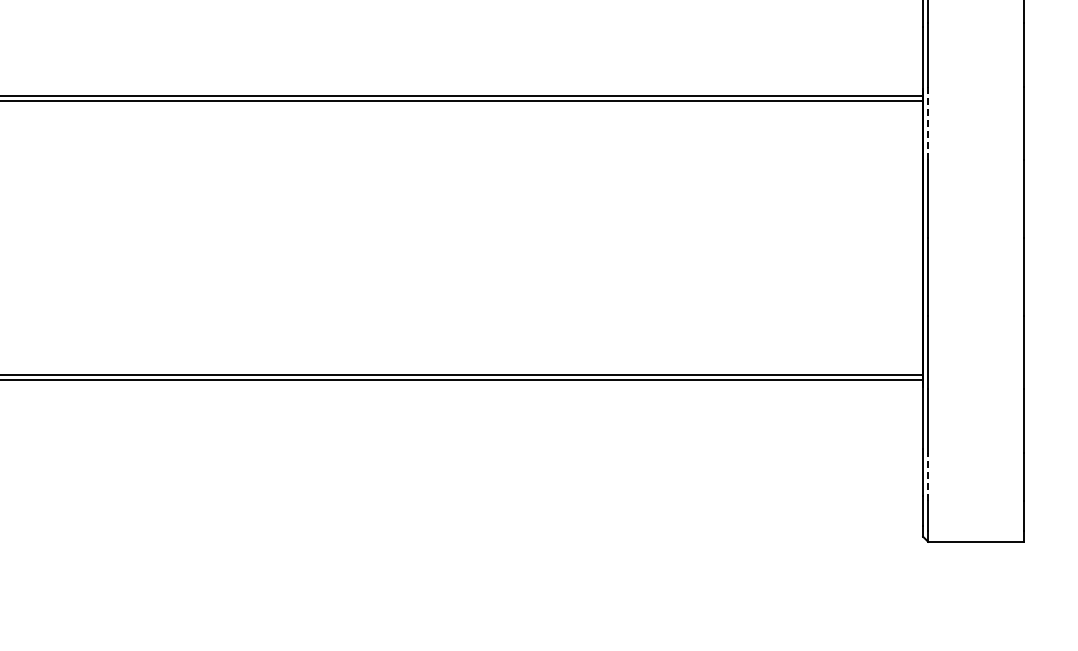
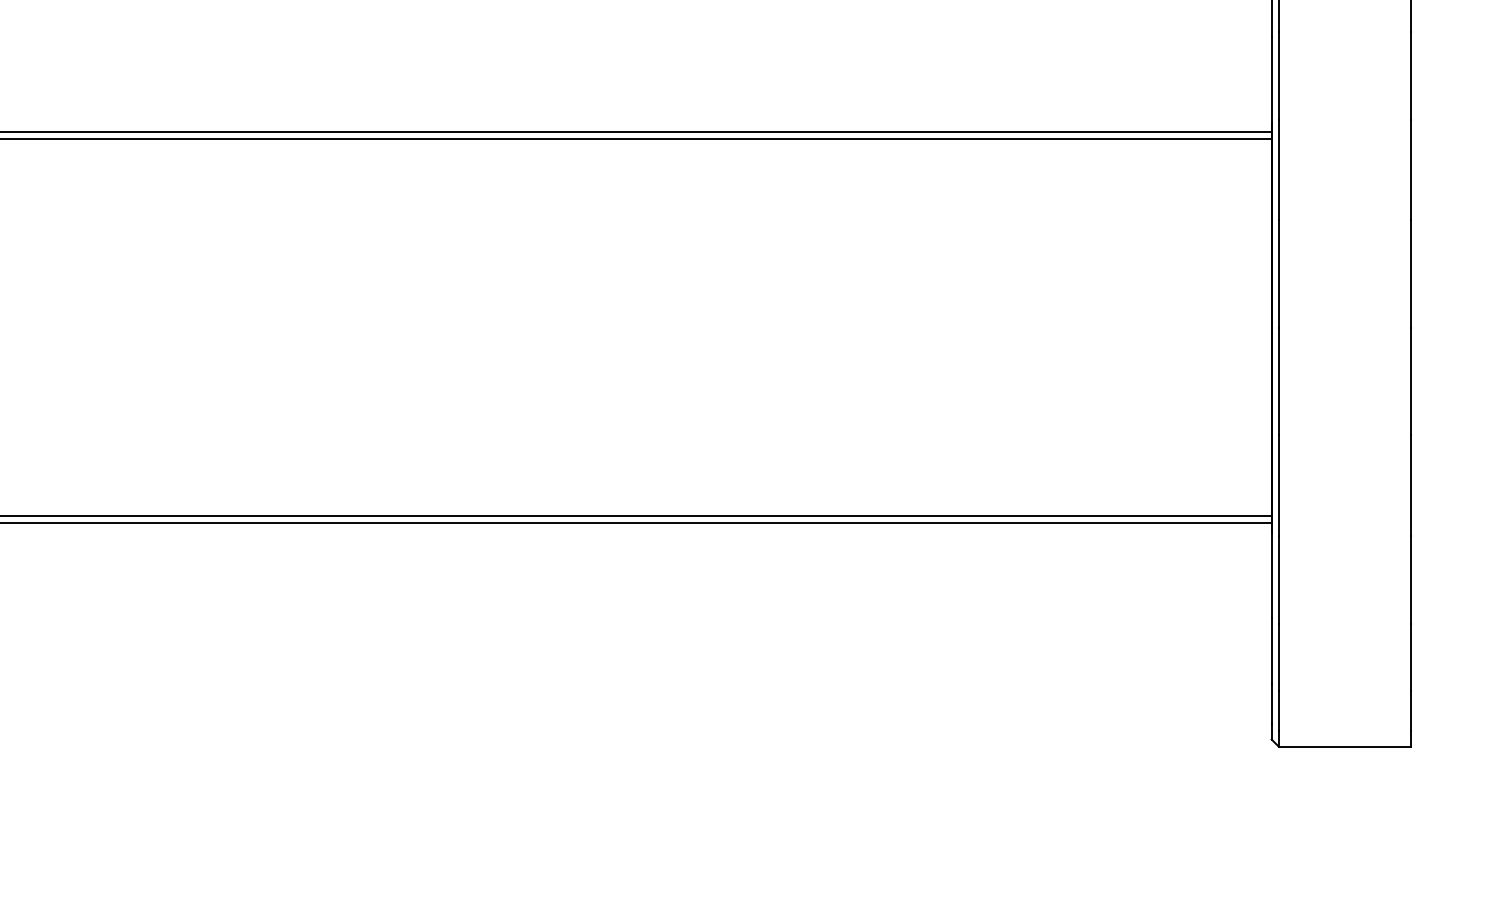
line: (928, 122) -> (1279, 168), dashed -> solid
line: (928, 476) -> (1279, 656), dashed -> solid

